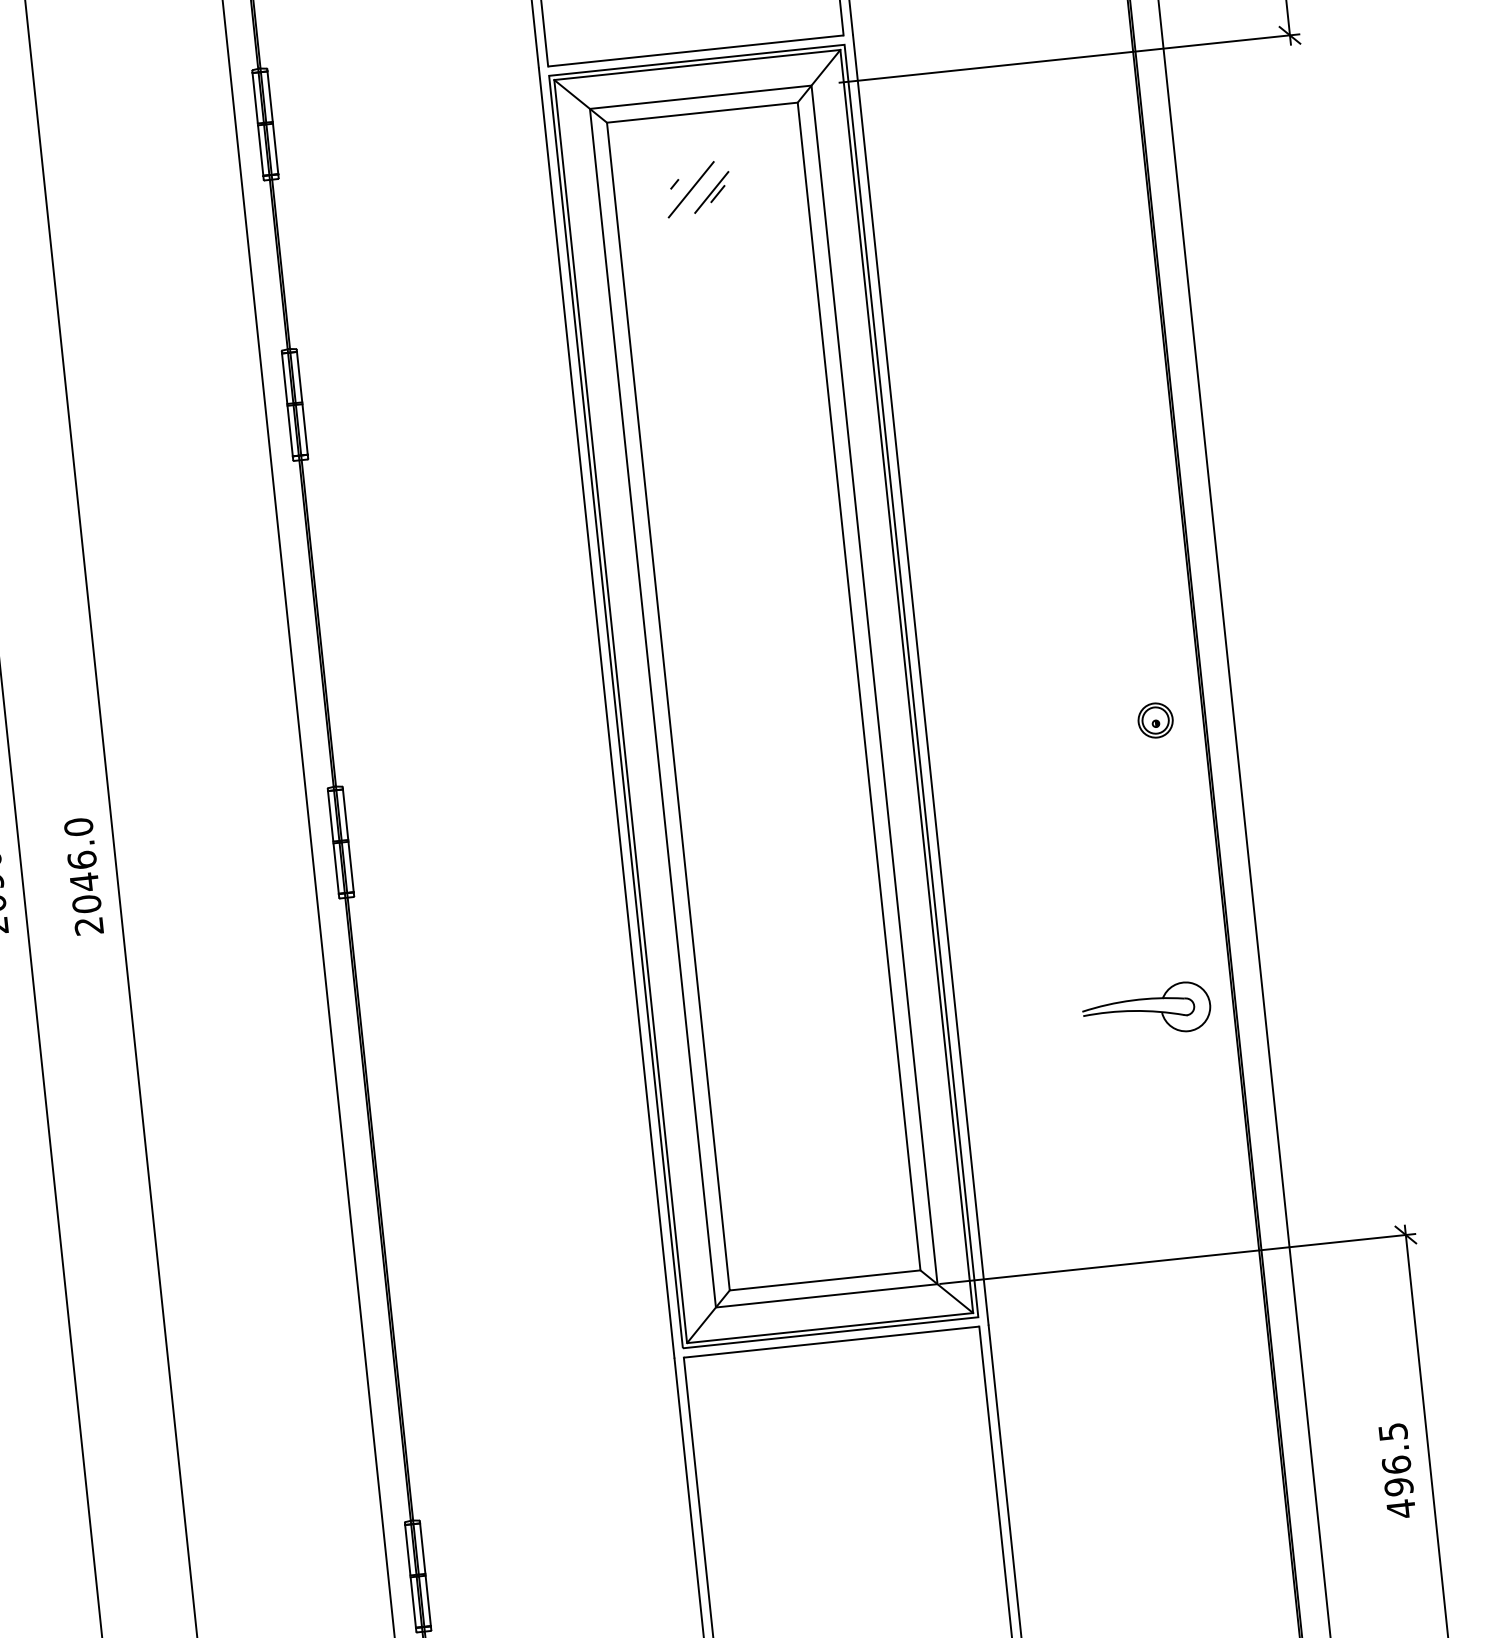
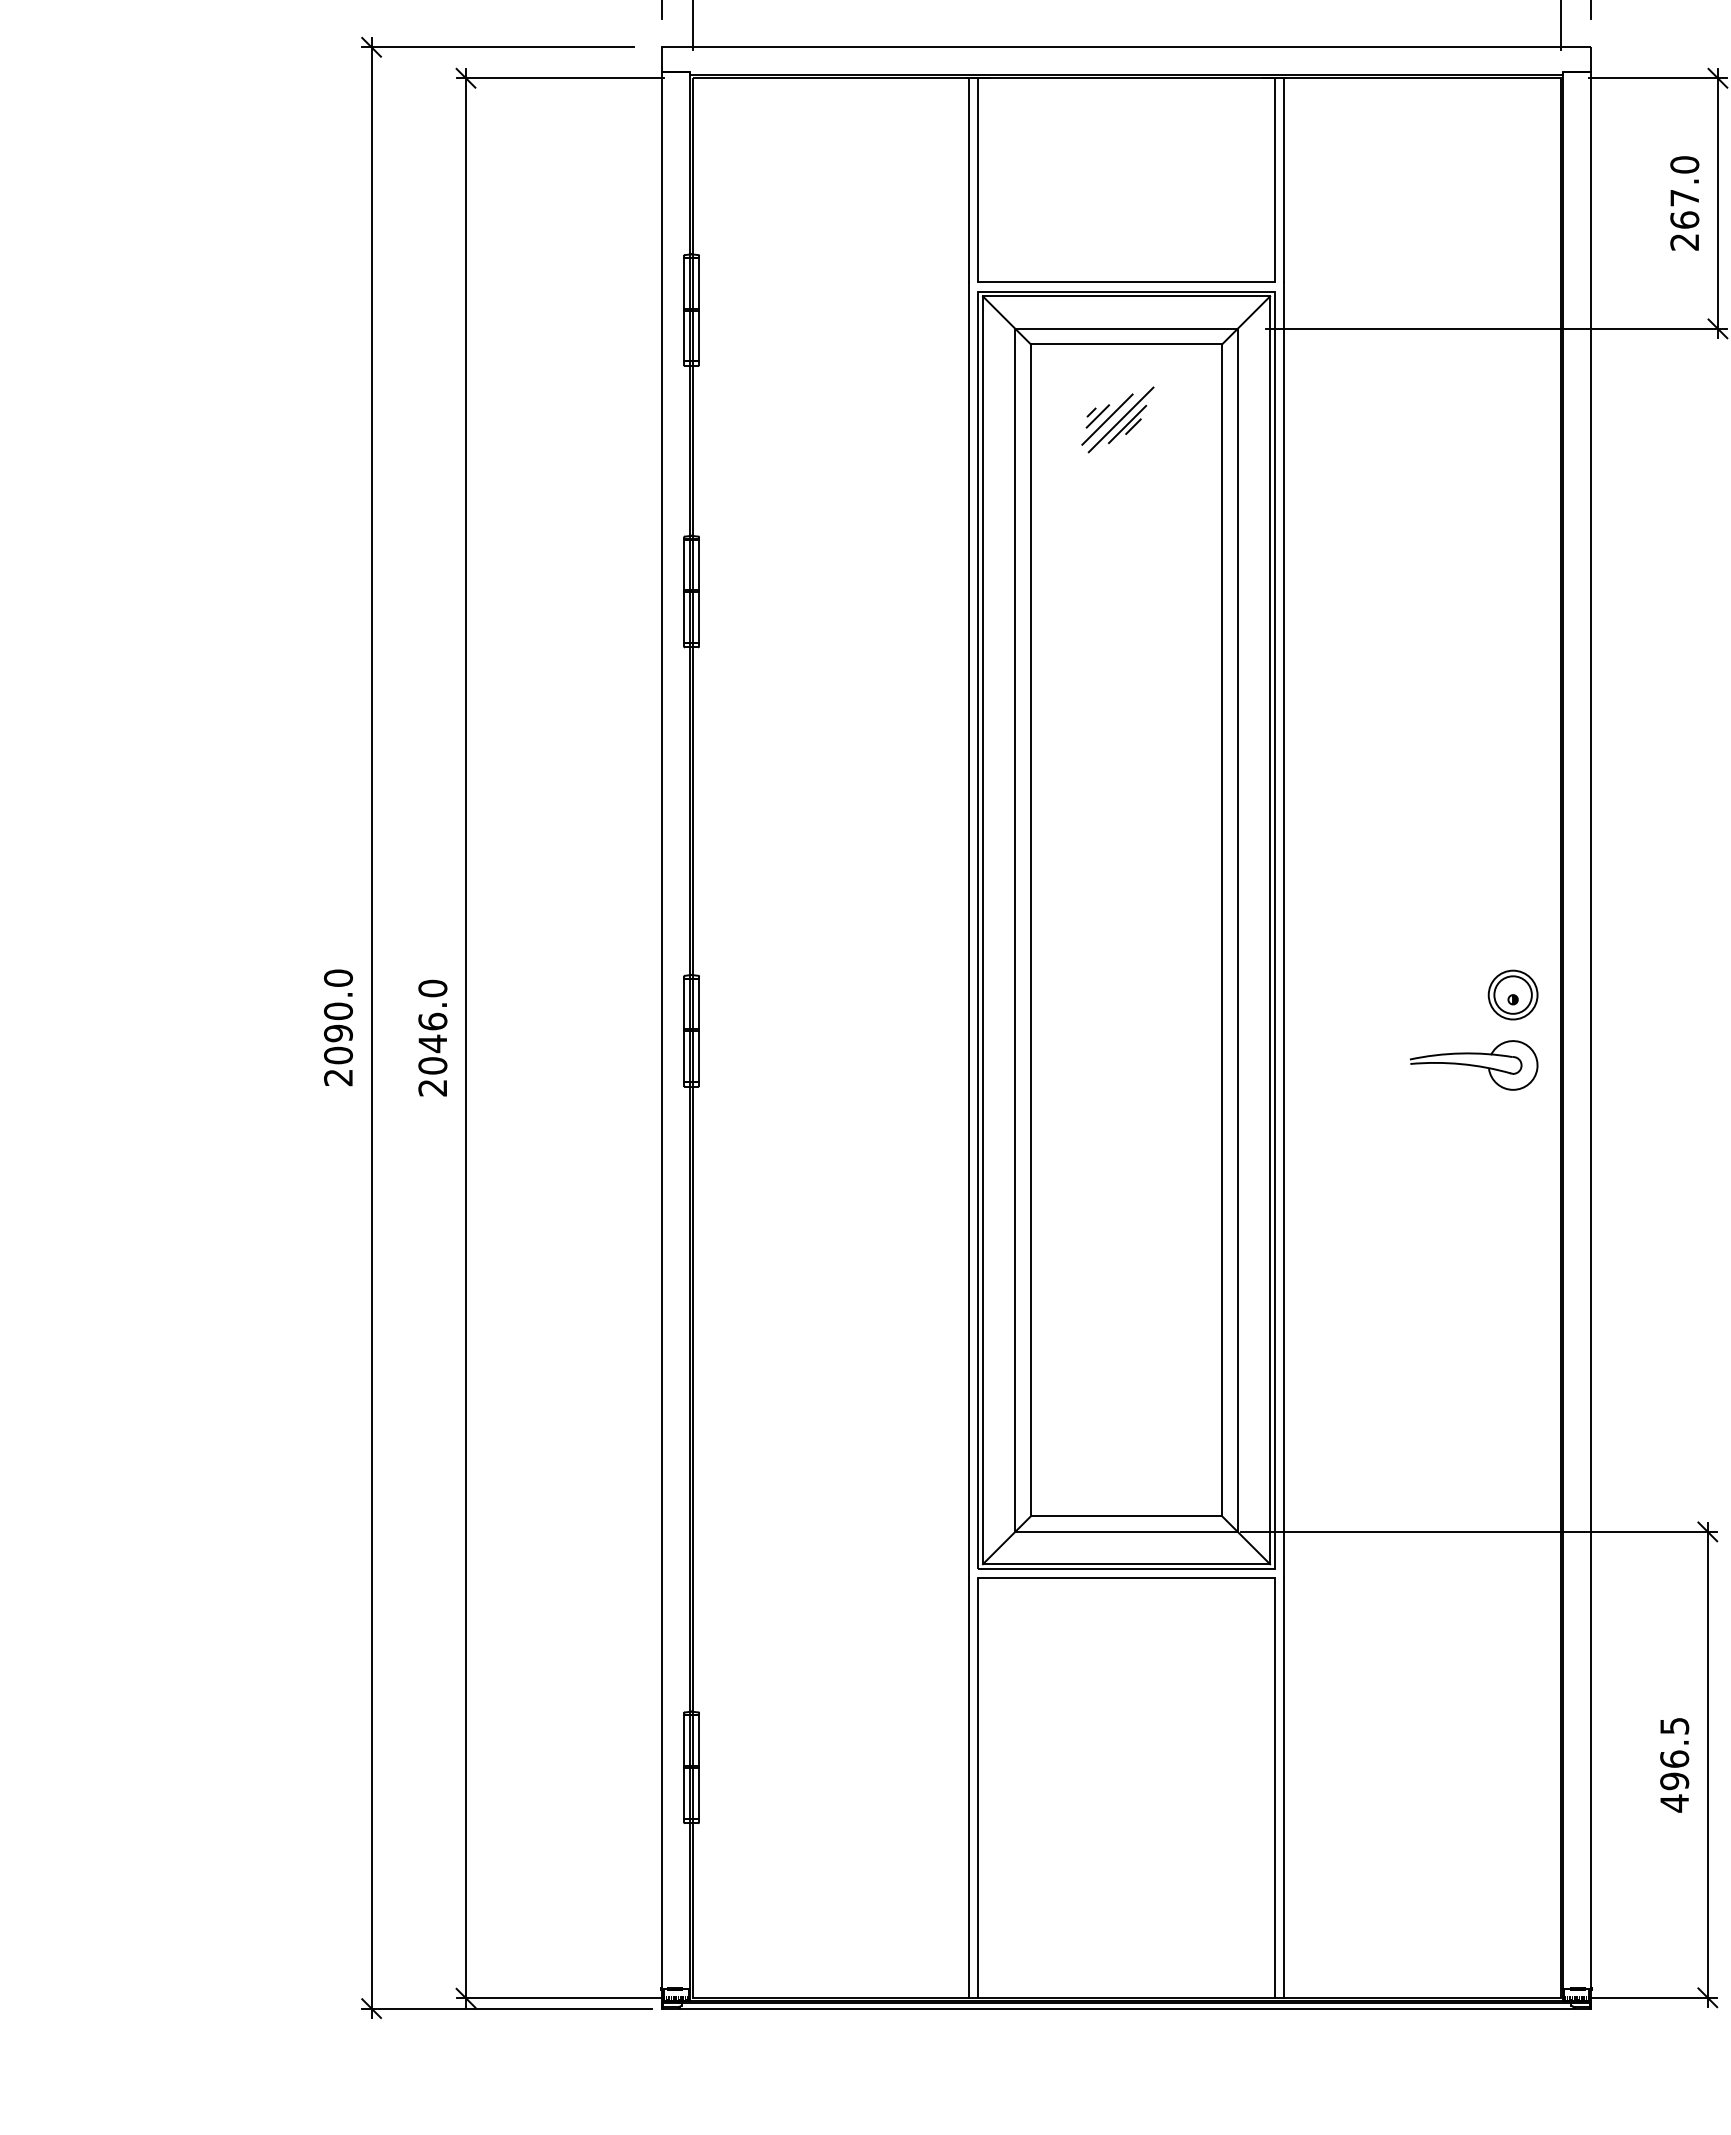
line: (681, 187) -> (1097, 416), added
line: (704, 188) -> (1120, 419), added
part: (1155, 720) -> (1512, 994), size x1.43
part: (1147, 1010) -> (1474, 1065), moved

